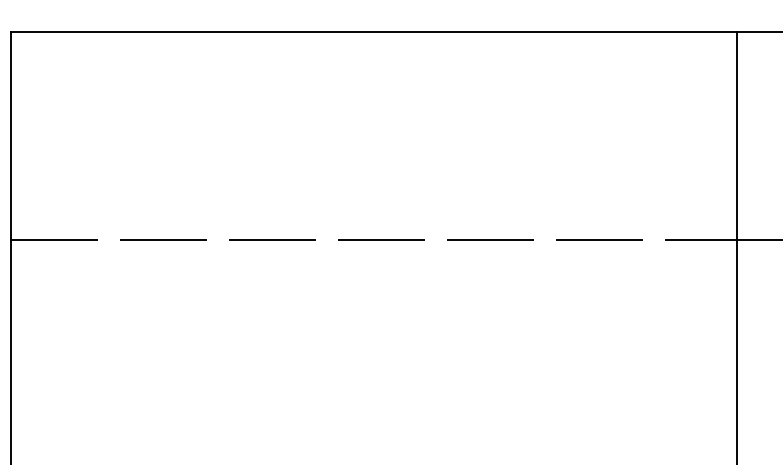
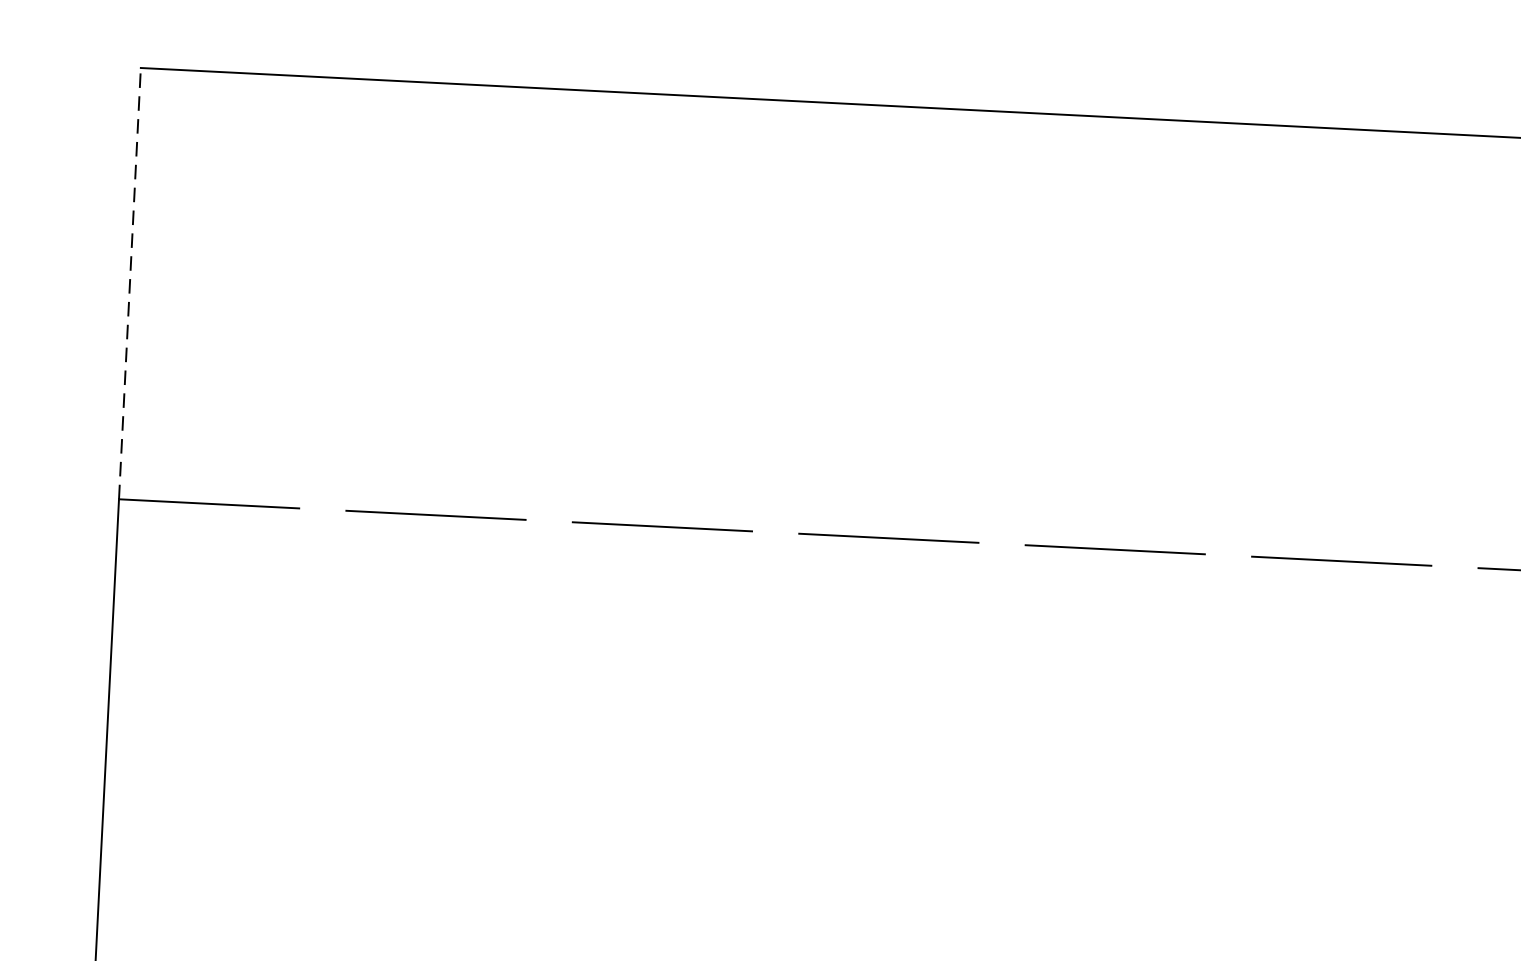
line: (10, 136) -> (129, 284), solid -> dashed

